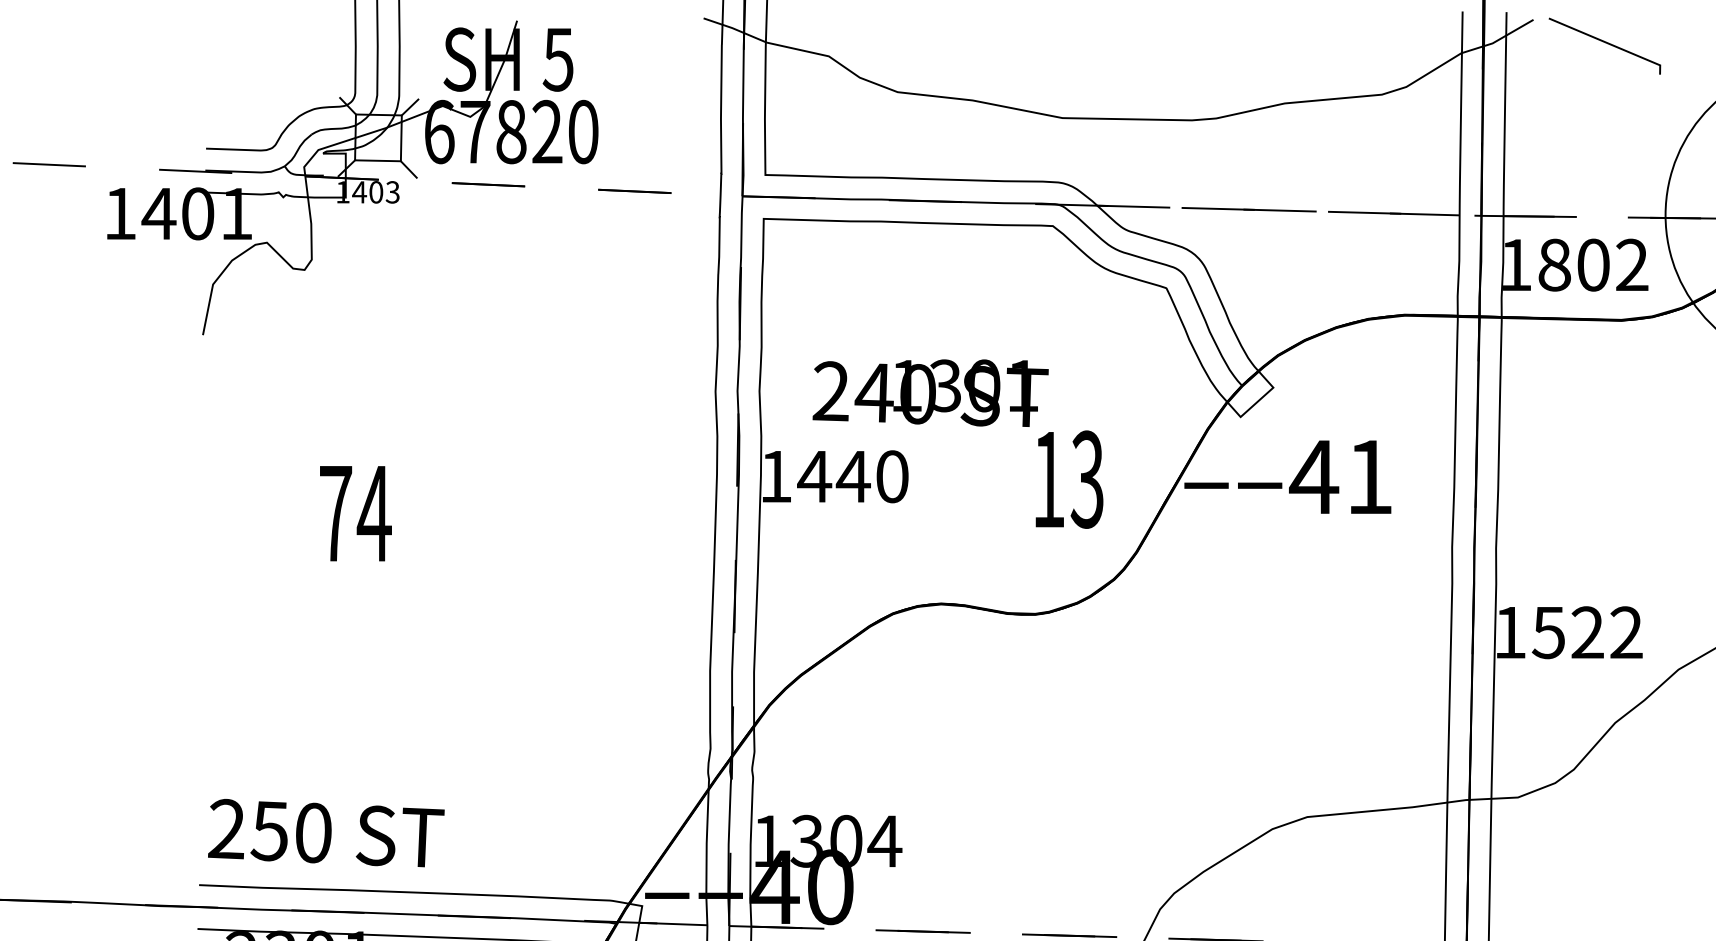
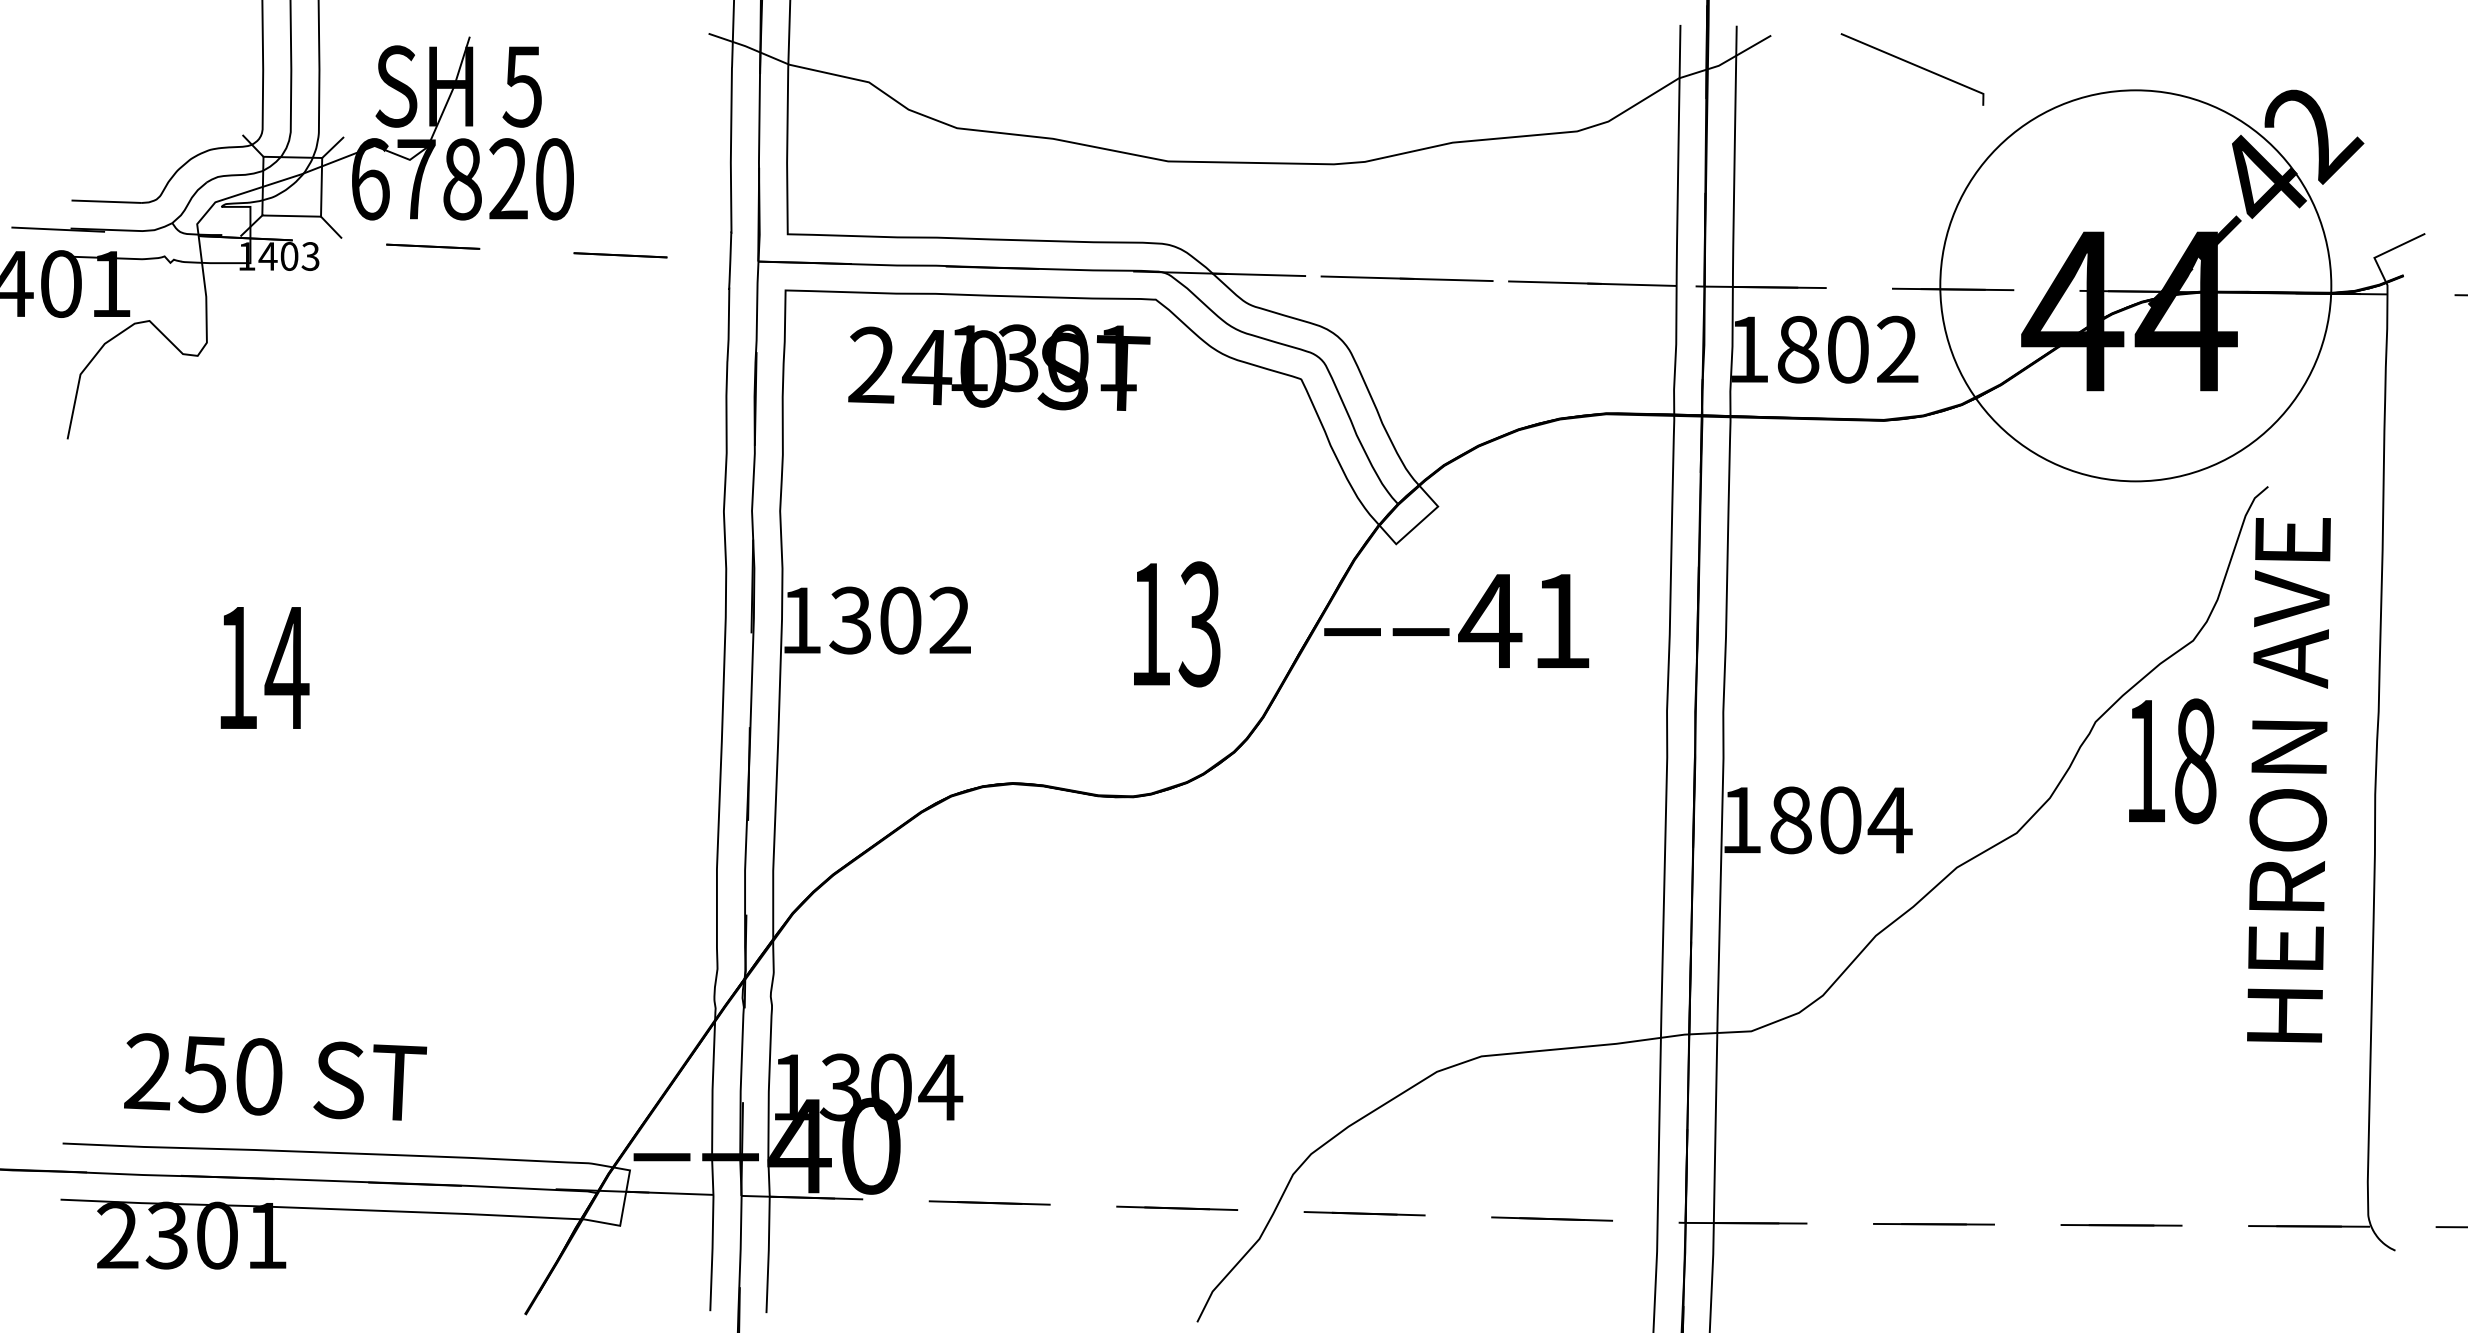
line: (1605, 43) -> (1913, 65), moved
text: (930, 393) -> (999, 367), moved
text: (852, 476) -> (899, 620), 1440 -> 1302
text: (335, 513) -> (237, 667), 74 -> 14
text: (1587, 632) -> (1840, 820), 1522 -> 1804
text: (326, 832) -> (275, 1076), moved

